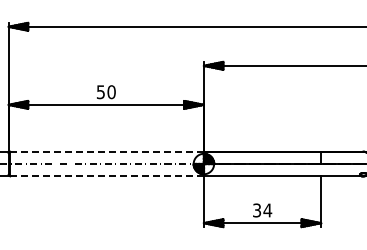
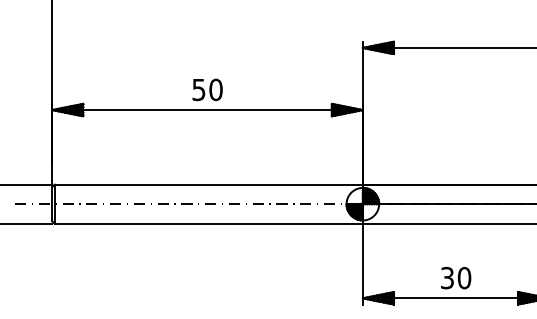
line: (107, 151) -> (209, 184), dashed -> solid
line: (107, 176) -> (209, 224), dashed -> solid
text: (267, 210) -> (464, 278), 34 -> 30

